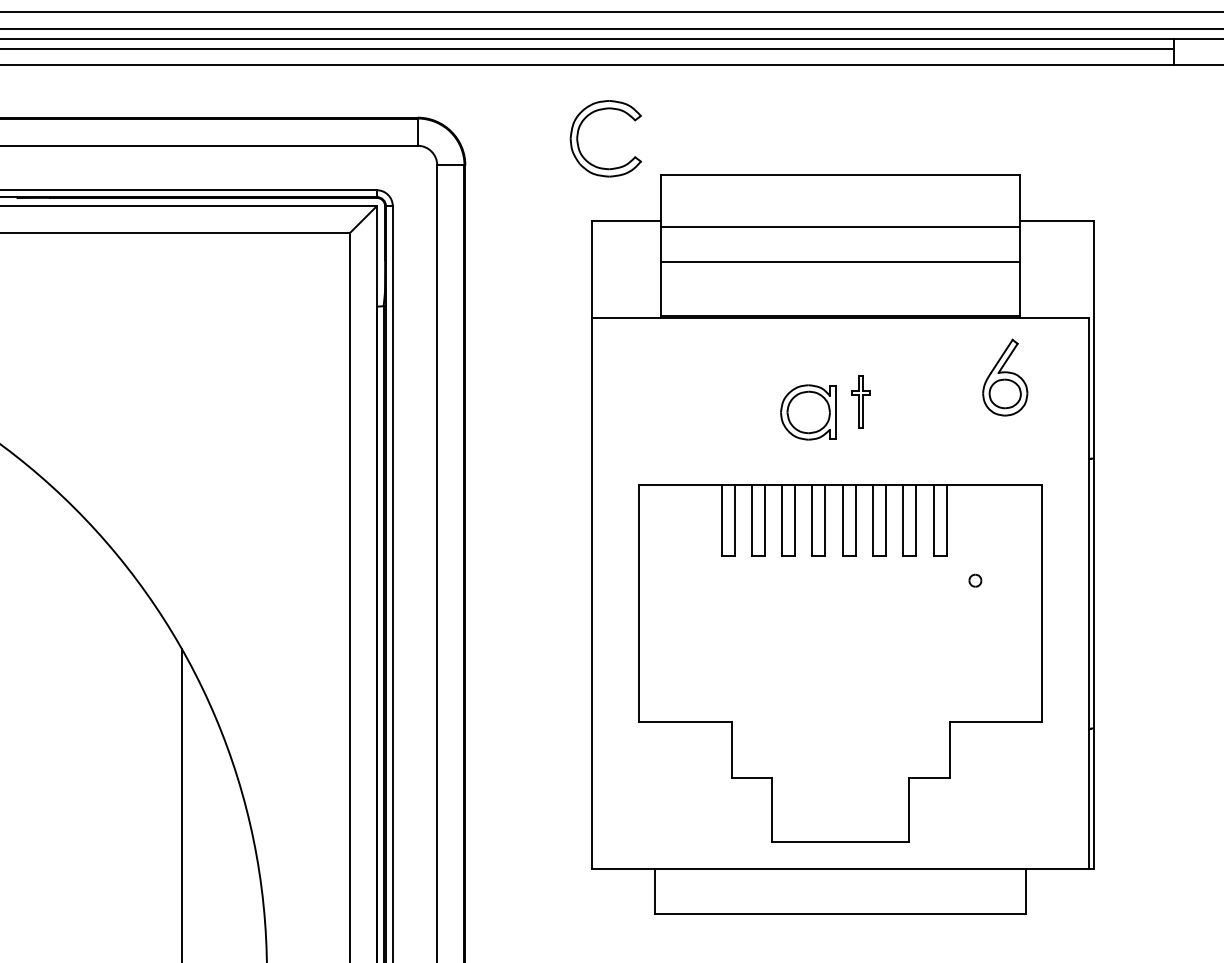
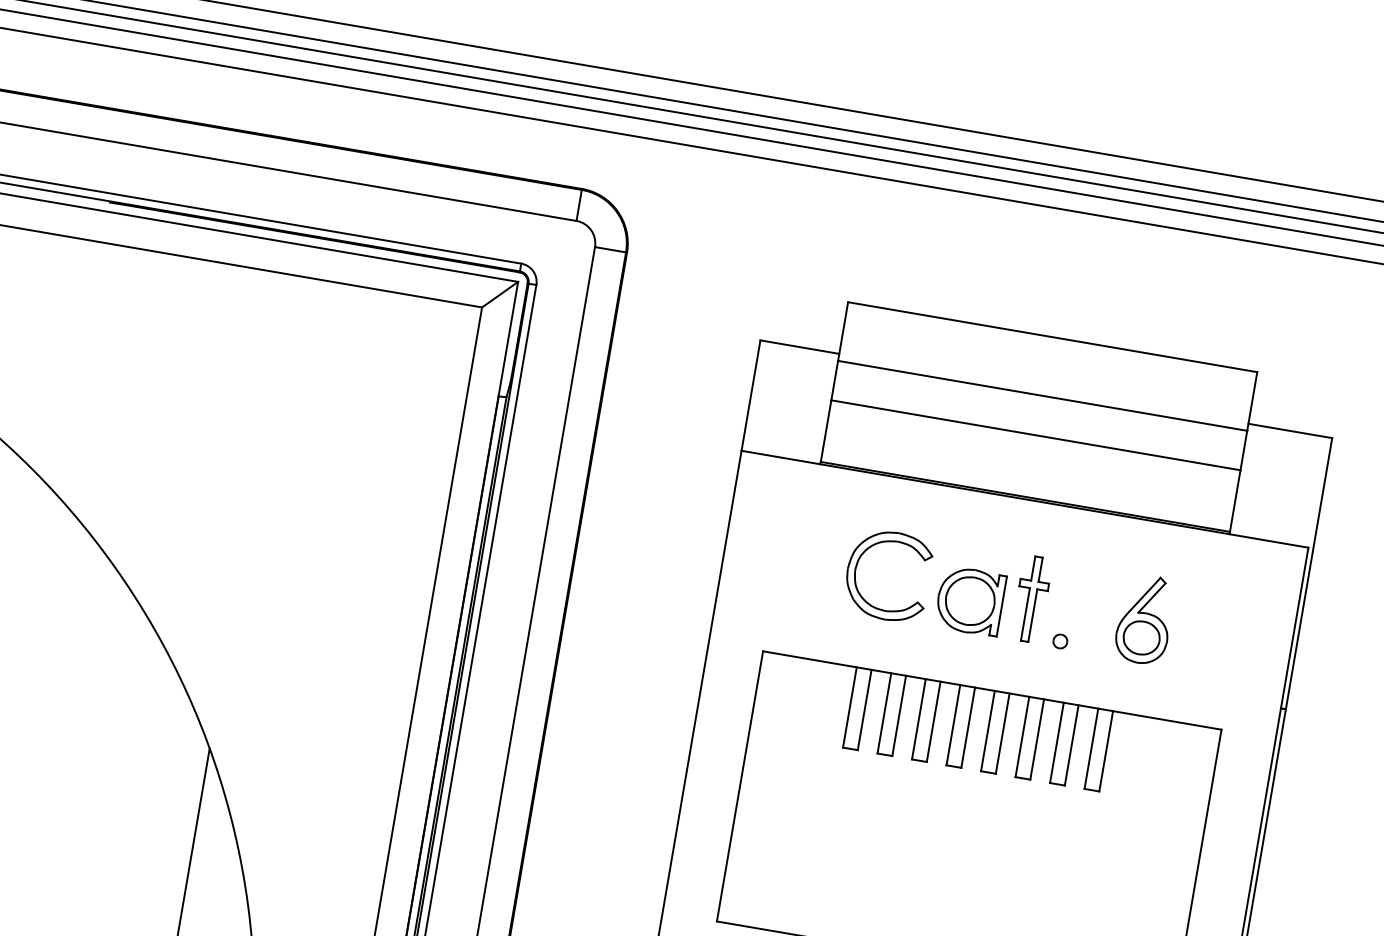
part: (578, 138) -> (856, 570), moved
part: (1005, 377) -> (1145, 619), moved
part: (860, 401) -> (1031, 598), size x1.43
part: (975, 580) -> (1060, 641), moved

